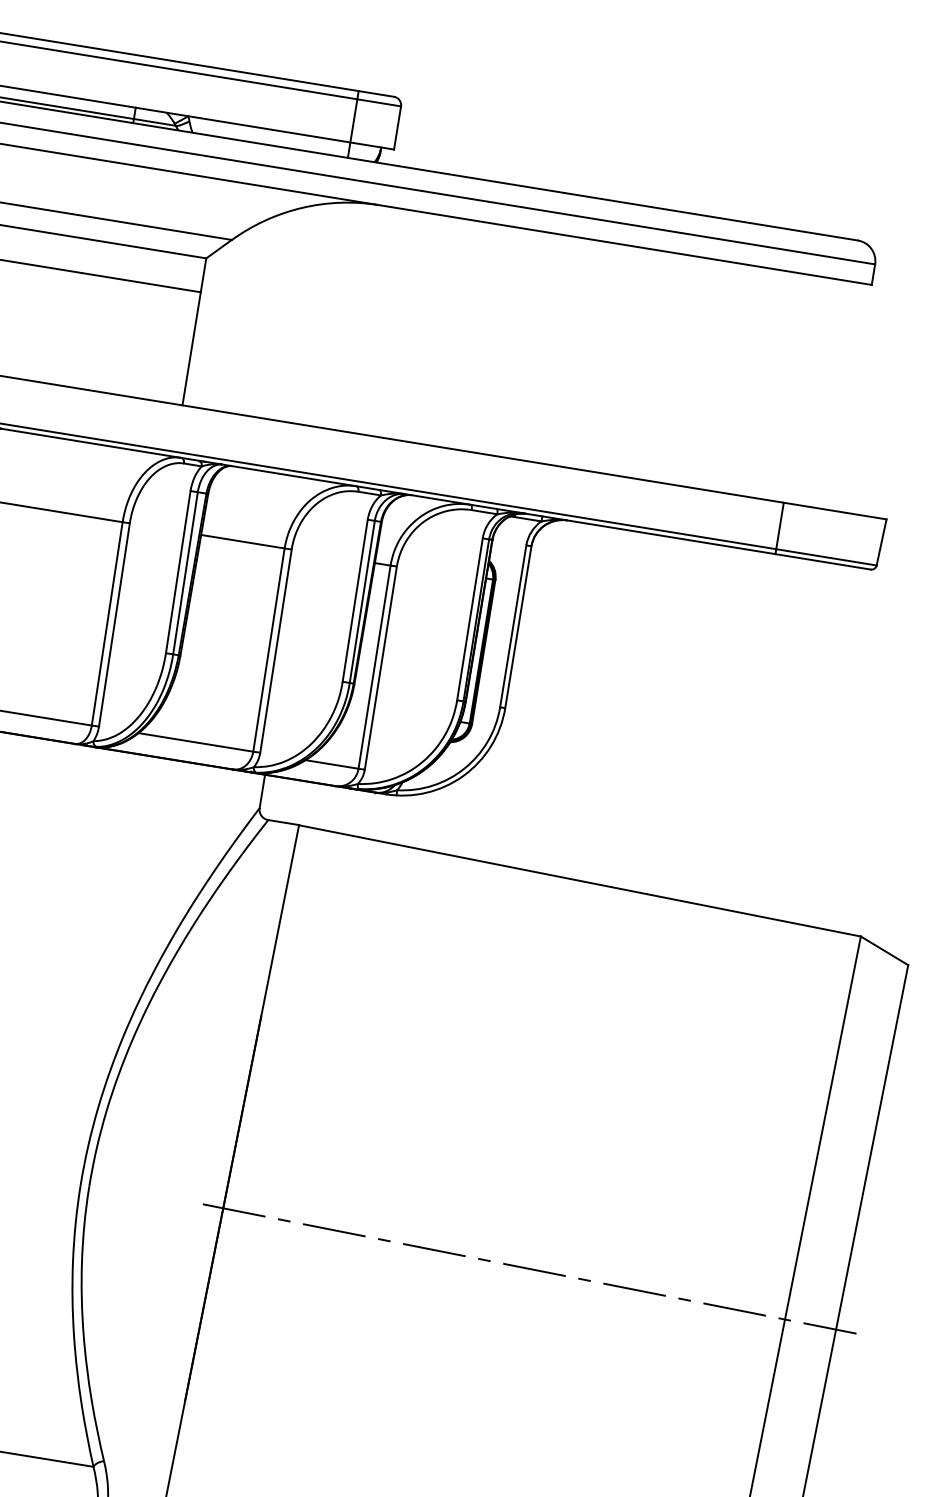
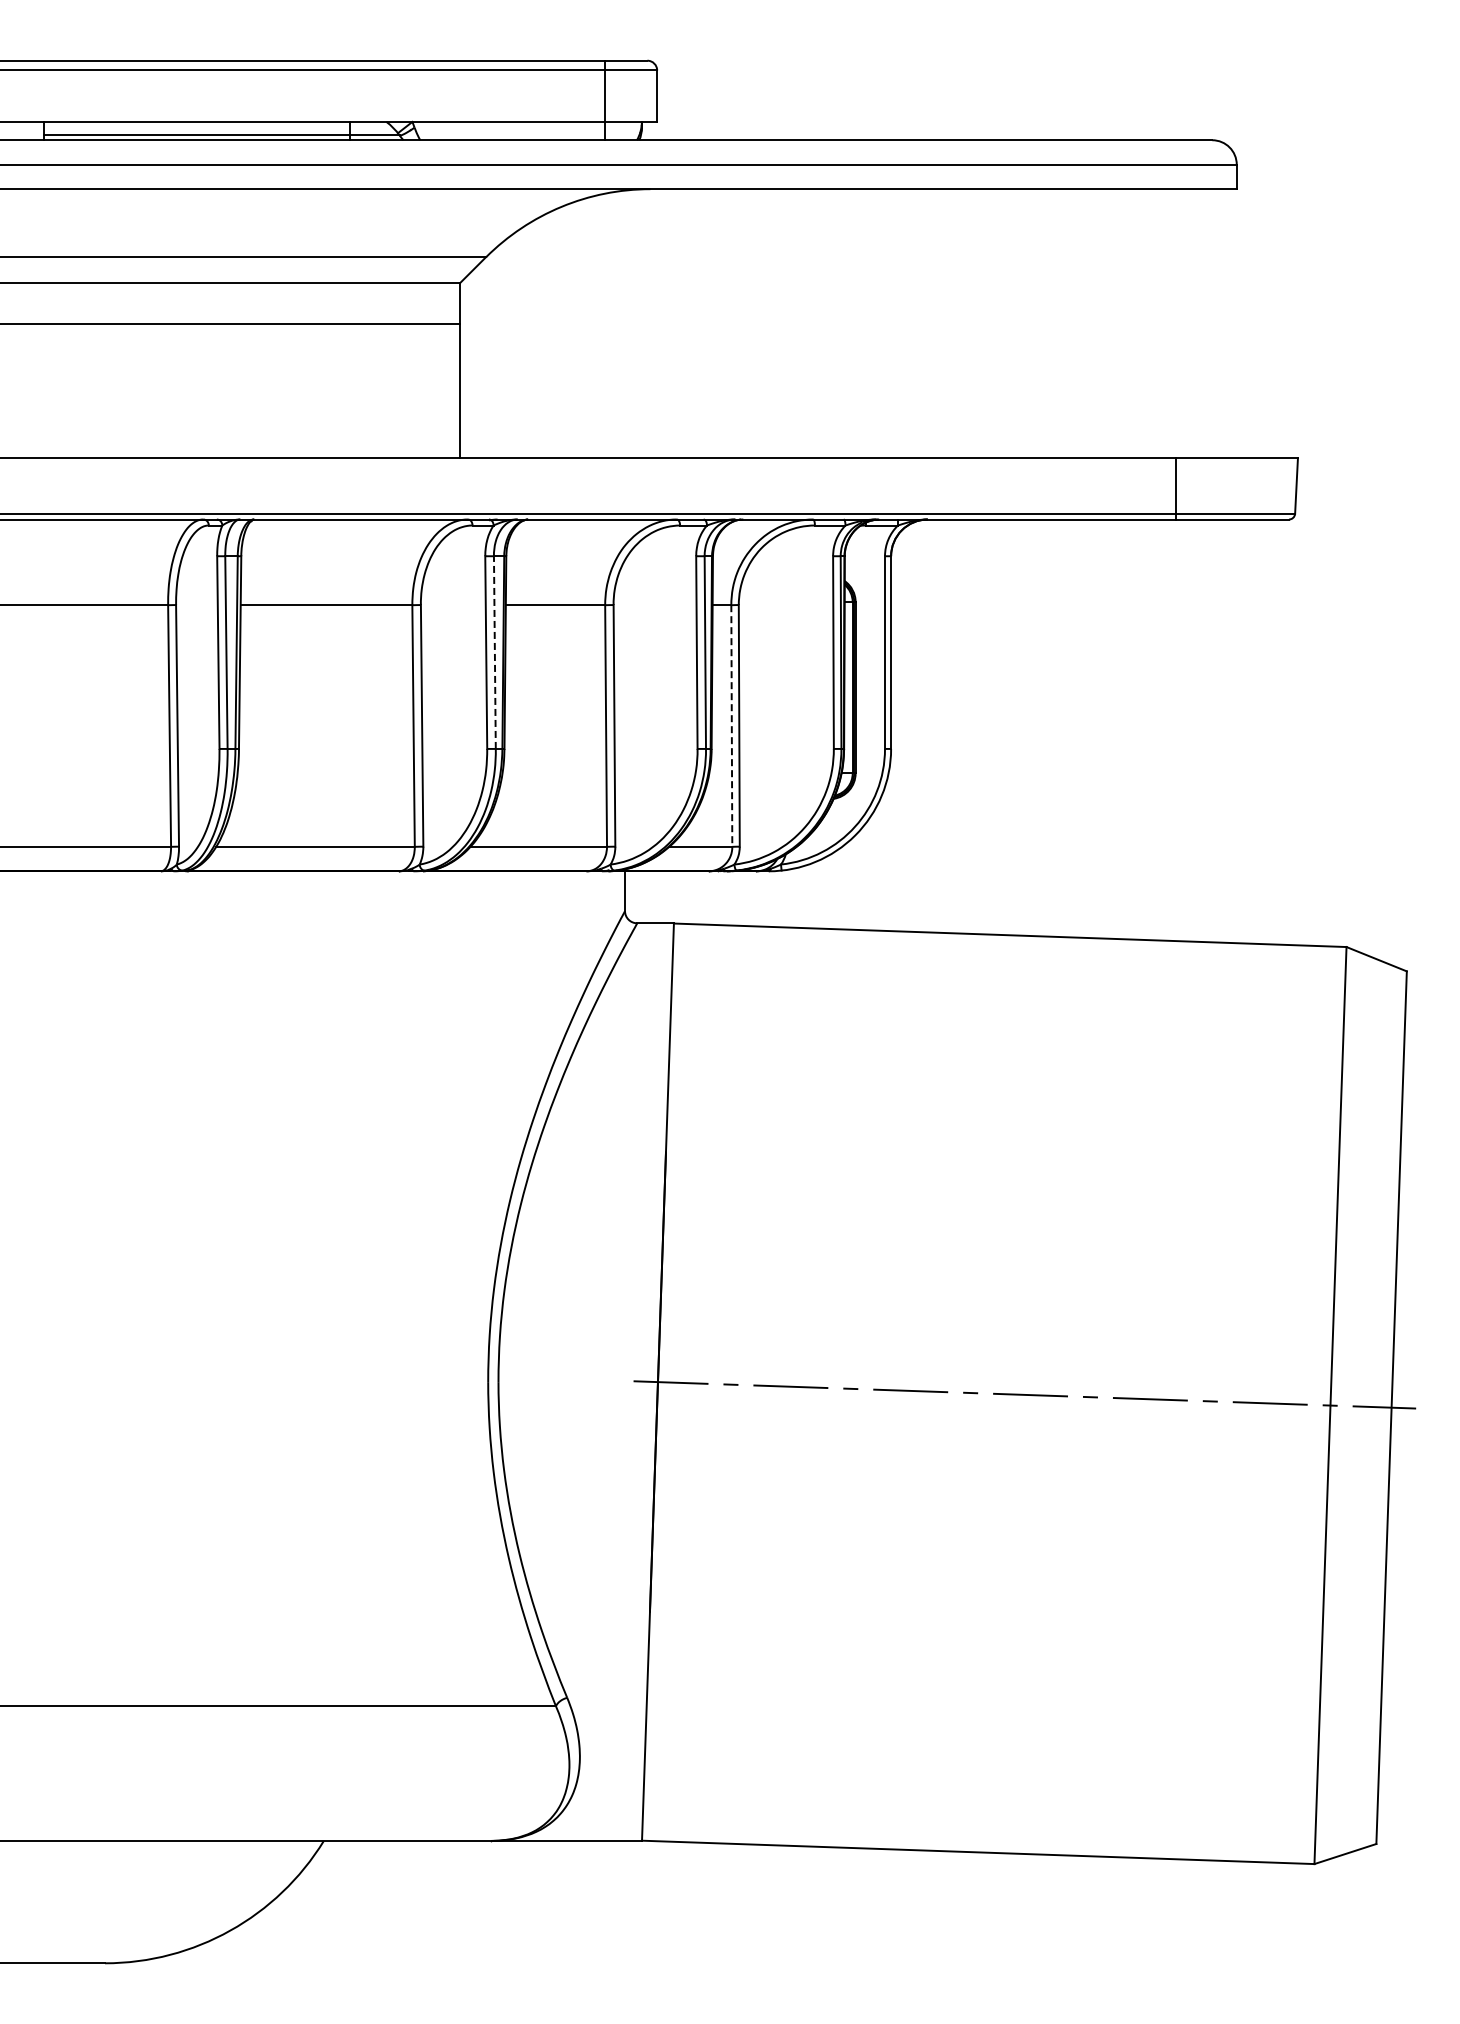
line: (185, 573) -> (494, 652), solid -> dashed
line: (374, 667) -> (731, 726), solid -> dashed

